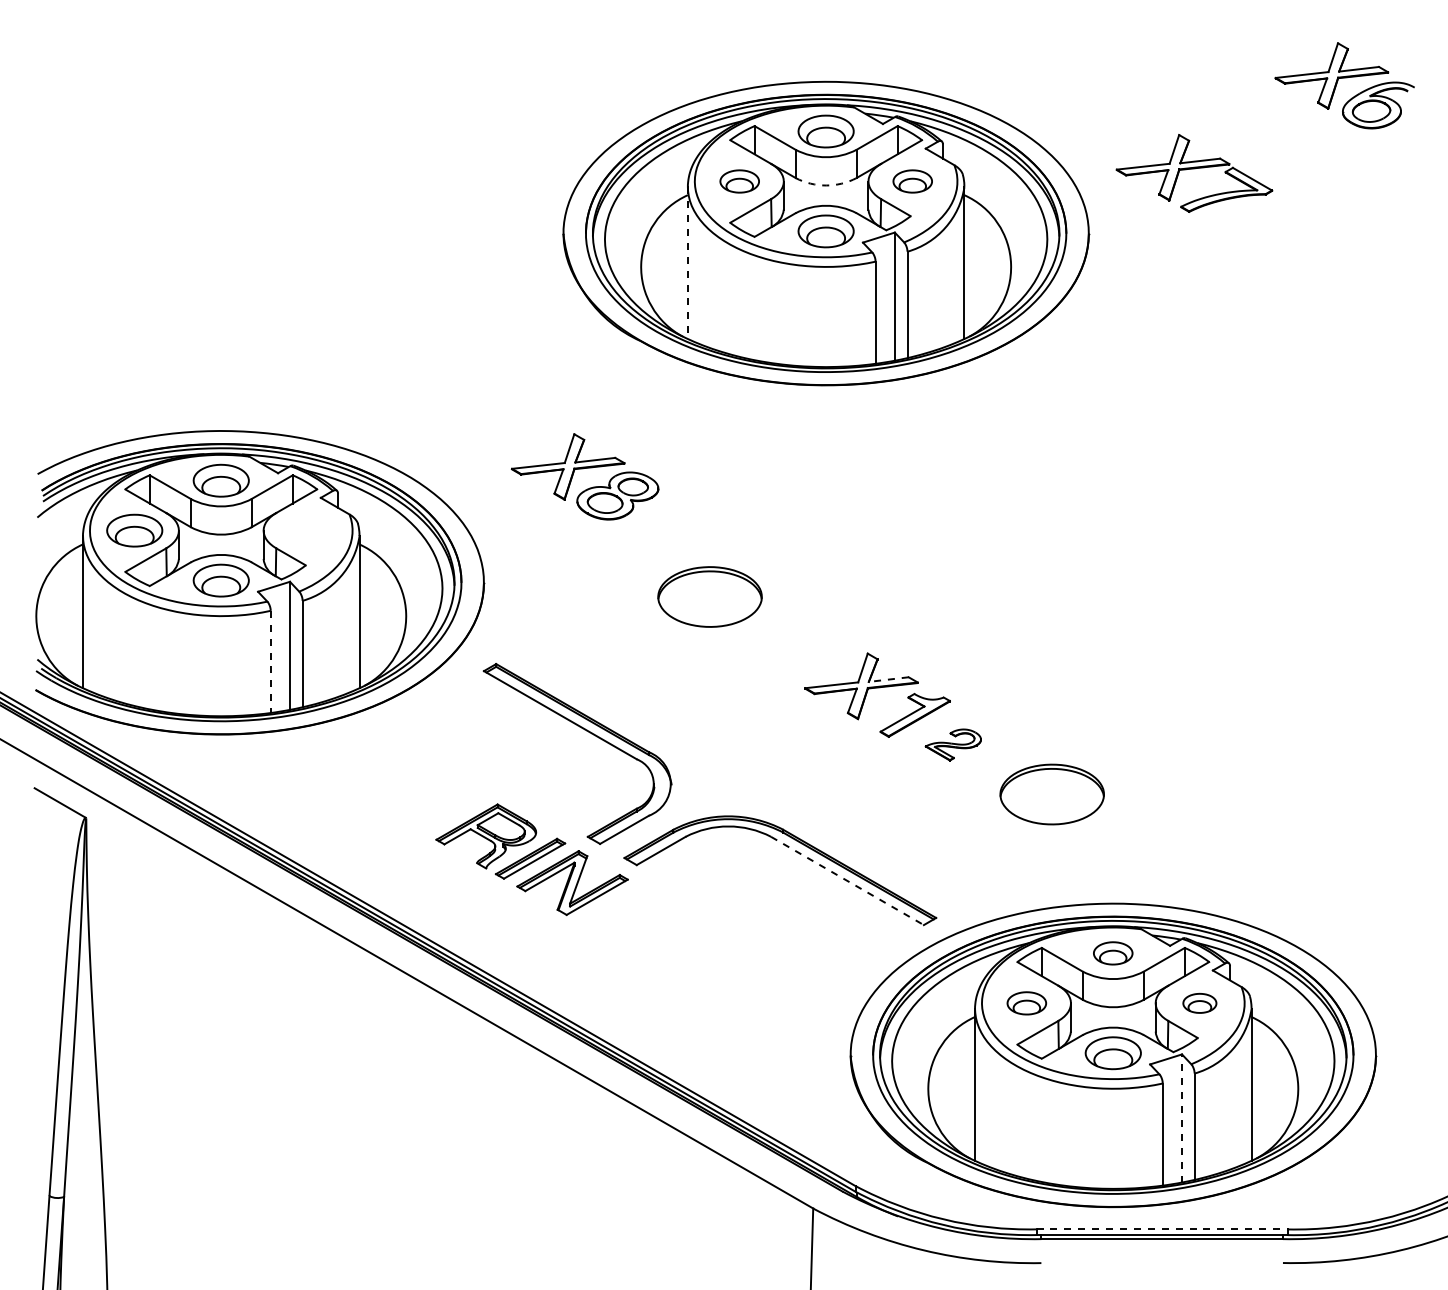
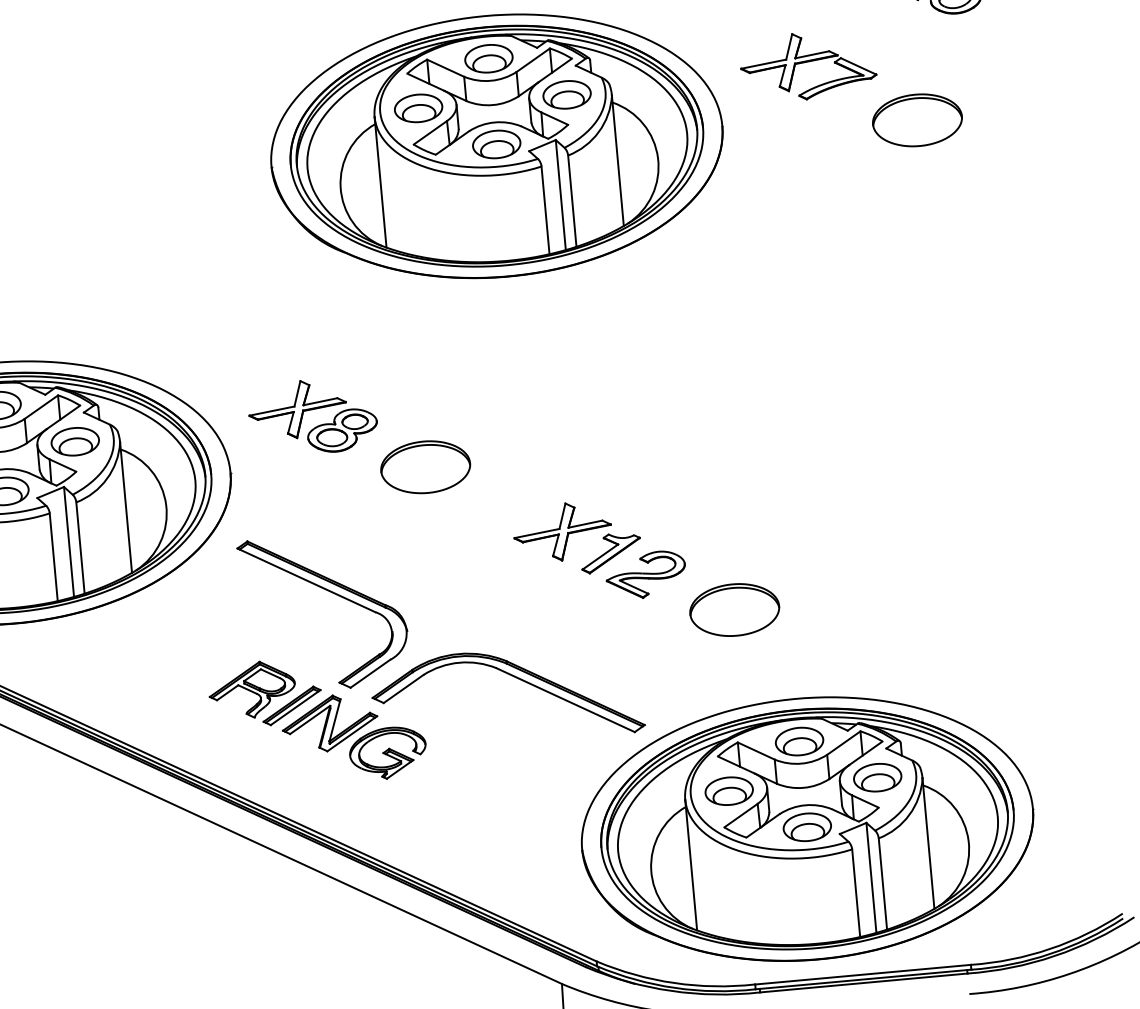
part: (739, 181) -> (418, 108), size x1.43
part: (912, 181) -> (566, 94), size x1.43
arc: (826, 185) -> (493, 105), dashed -> solid
part: (1314, 247) -> (917, 120), added
line: (687, 263) -> (380, 182), dashed -> solid
part: (583, 469) -> (311, 410), moved
part: (307, 530) -> (75, 441), added
line: (270, 662) -> (53, 557), dashed -> solid
line: (888, 679) -> (585, 524), dashed -> solid
part: (953, 744) -> (646, 574), size x1.67
line: (847, 881) -> (565, 700), dashed -> solid
part: (636, 923) -> (388, 753), added
part: (1112, 953) -> (798, 741), size x1.43
part: (1026, 1003) -> (728, 791), size x1.43
part: (1199, 1003) -> (877, 777), size x1.67
line: (1182, 1118) -> (871, 877), dashed -> solid
line: (1162, 1229) -> (863, 974), dashed -> solid

